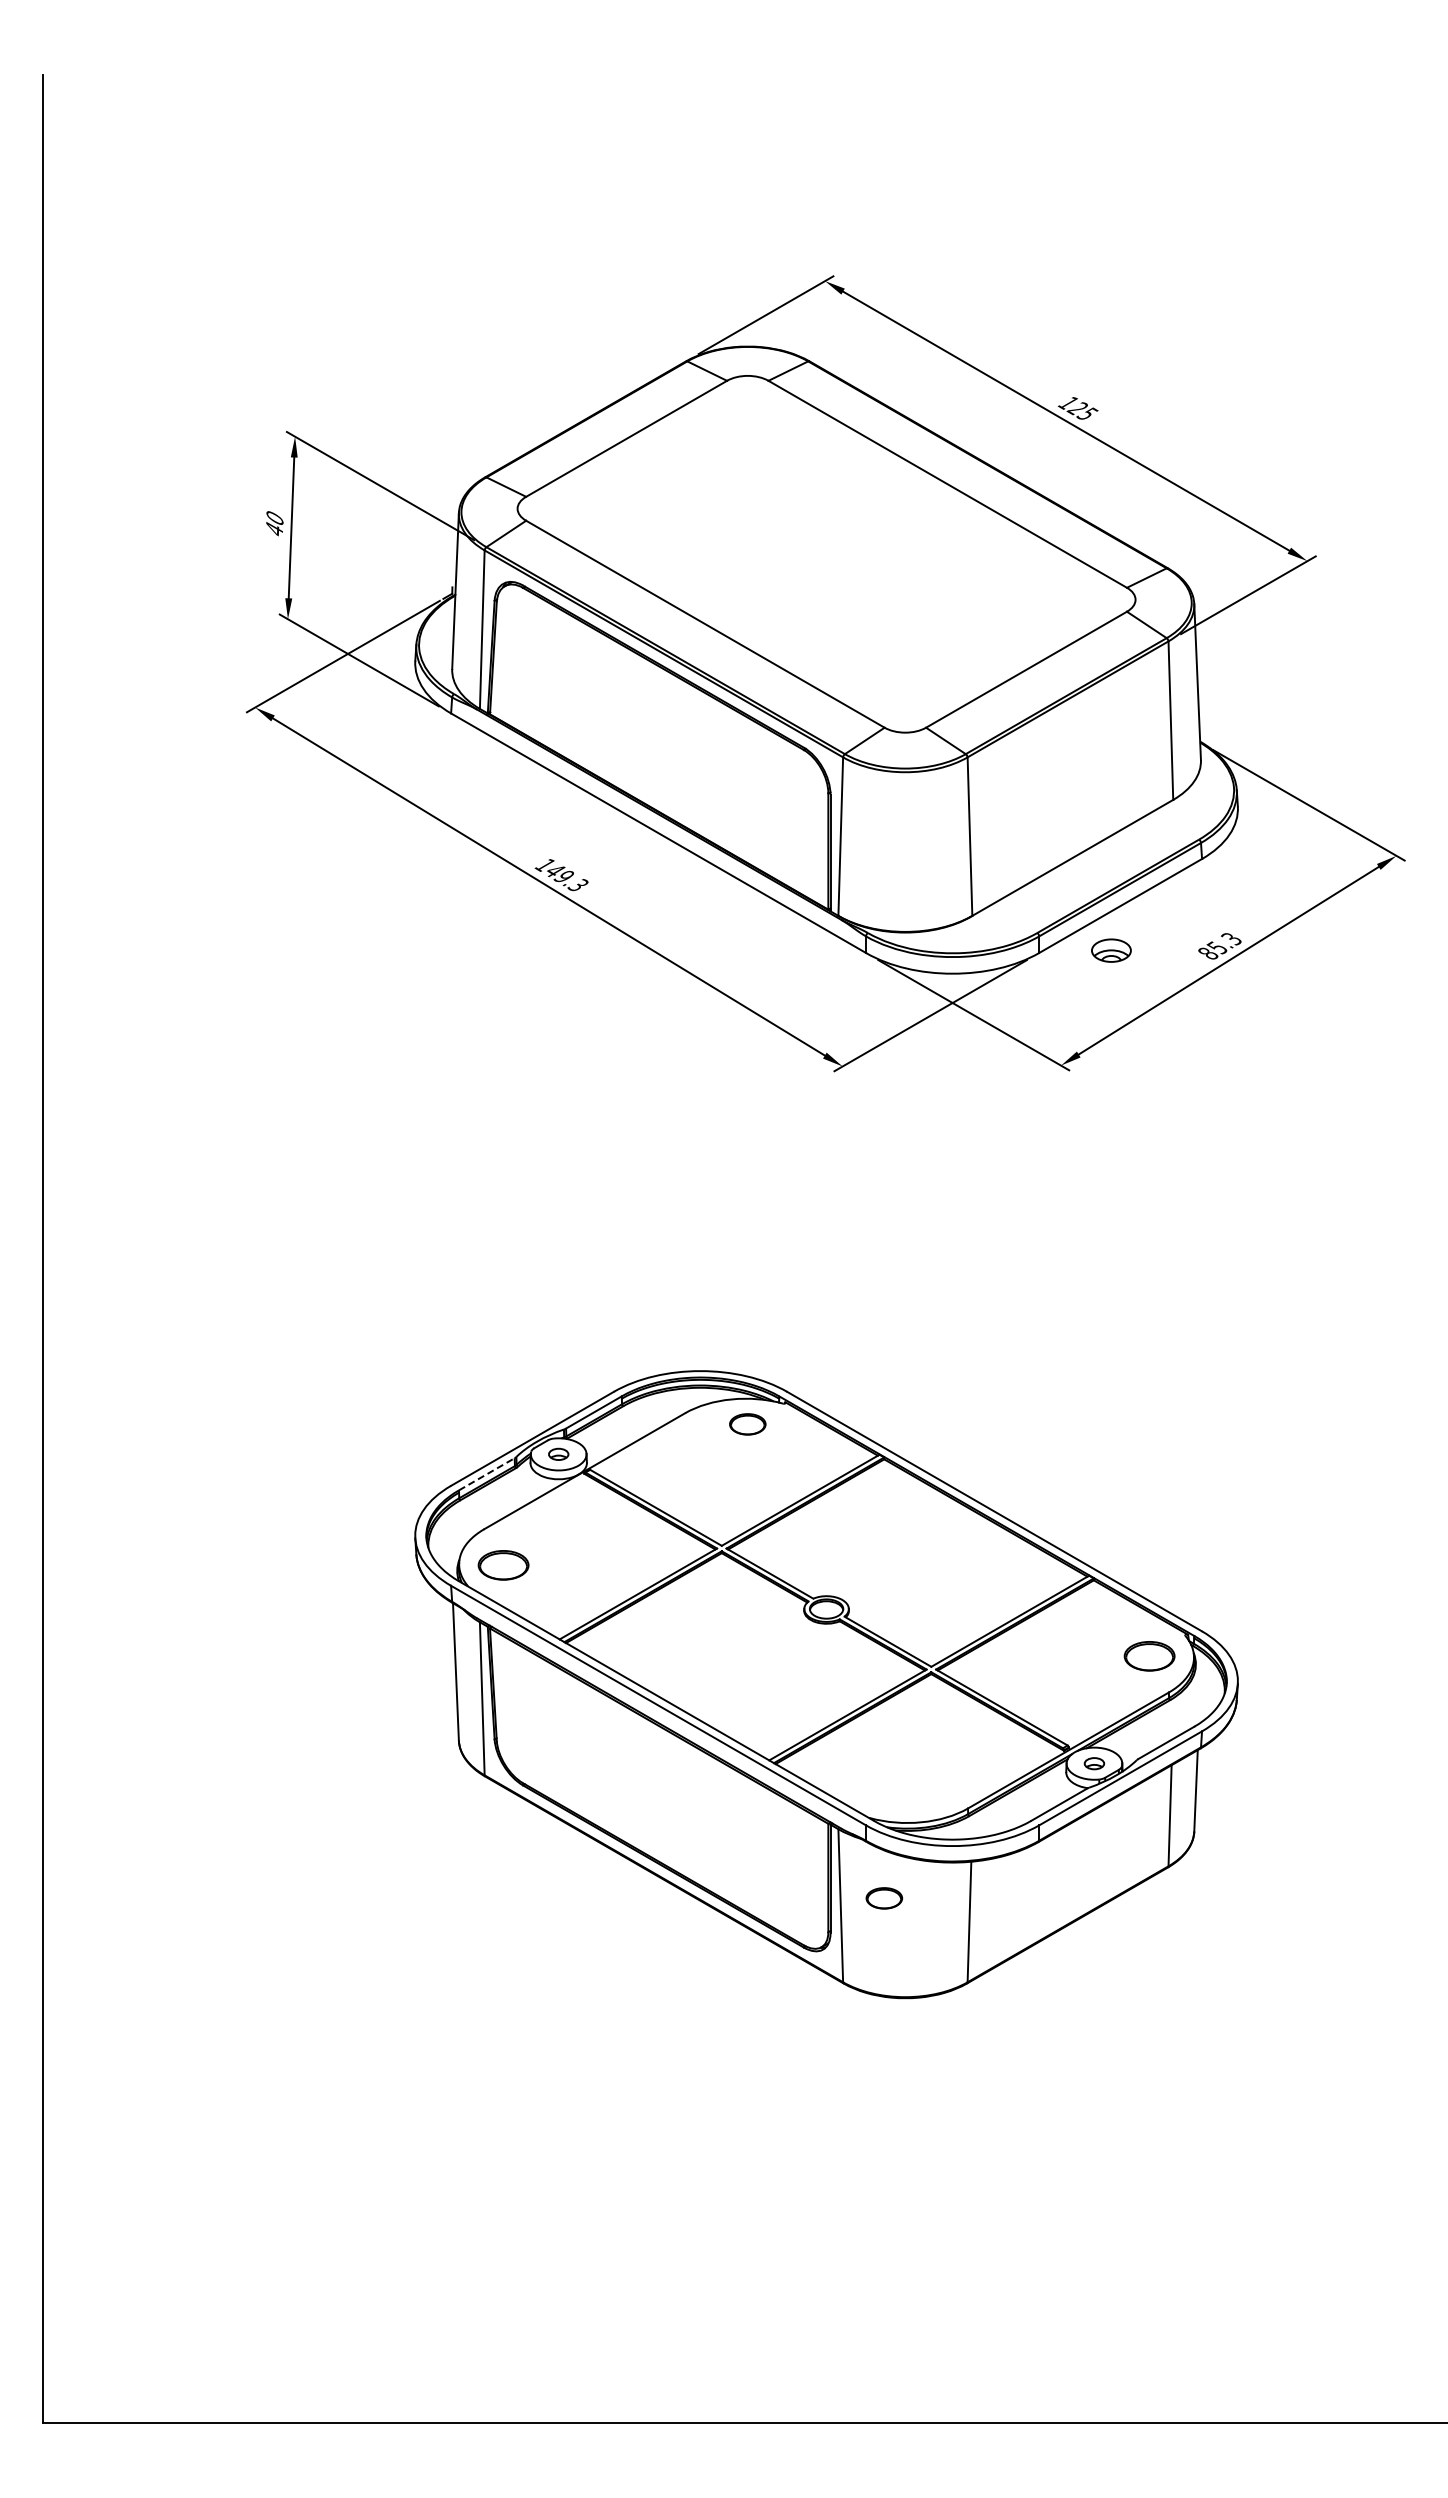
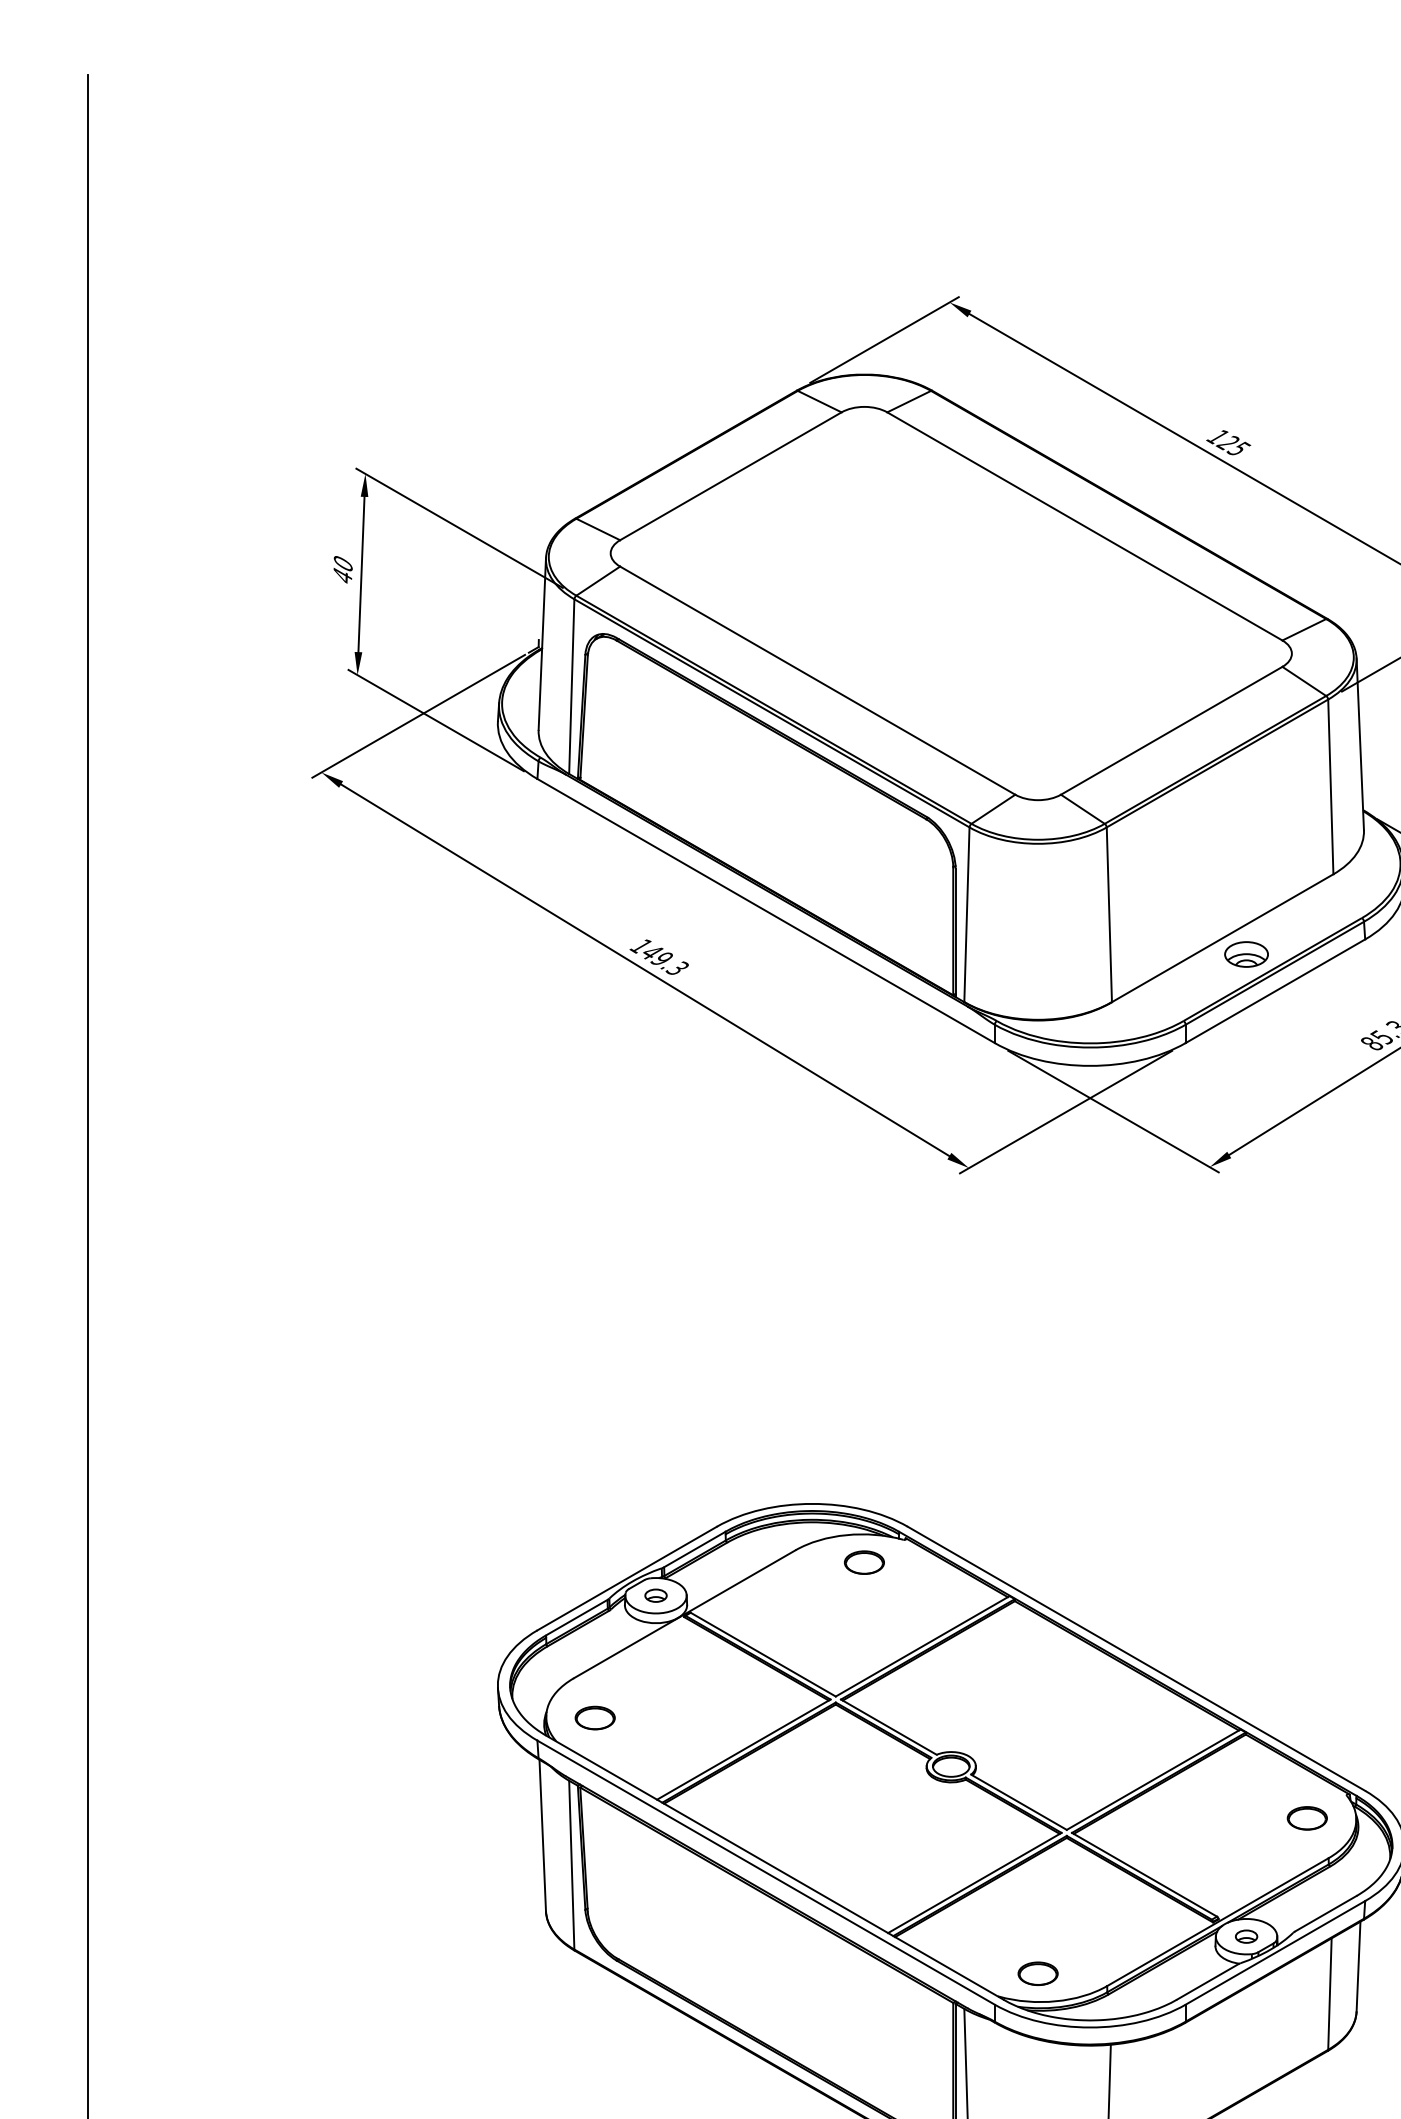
part: (1111, 950) -> (1246, 954), moved
line: (487, 1474) -> (577, 1617), dashed -> solid
part: (503, 1565) -> (595, 1718), size x0.71
part: (1149, 1656) -> (1307, 1818), size x0.71
part: (884, 1898) -> (1038, 1973), moved

